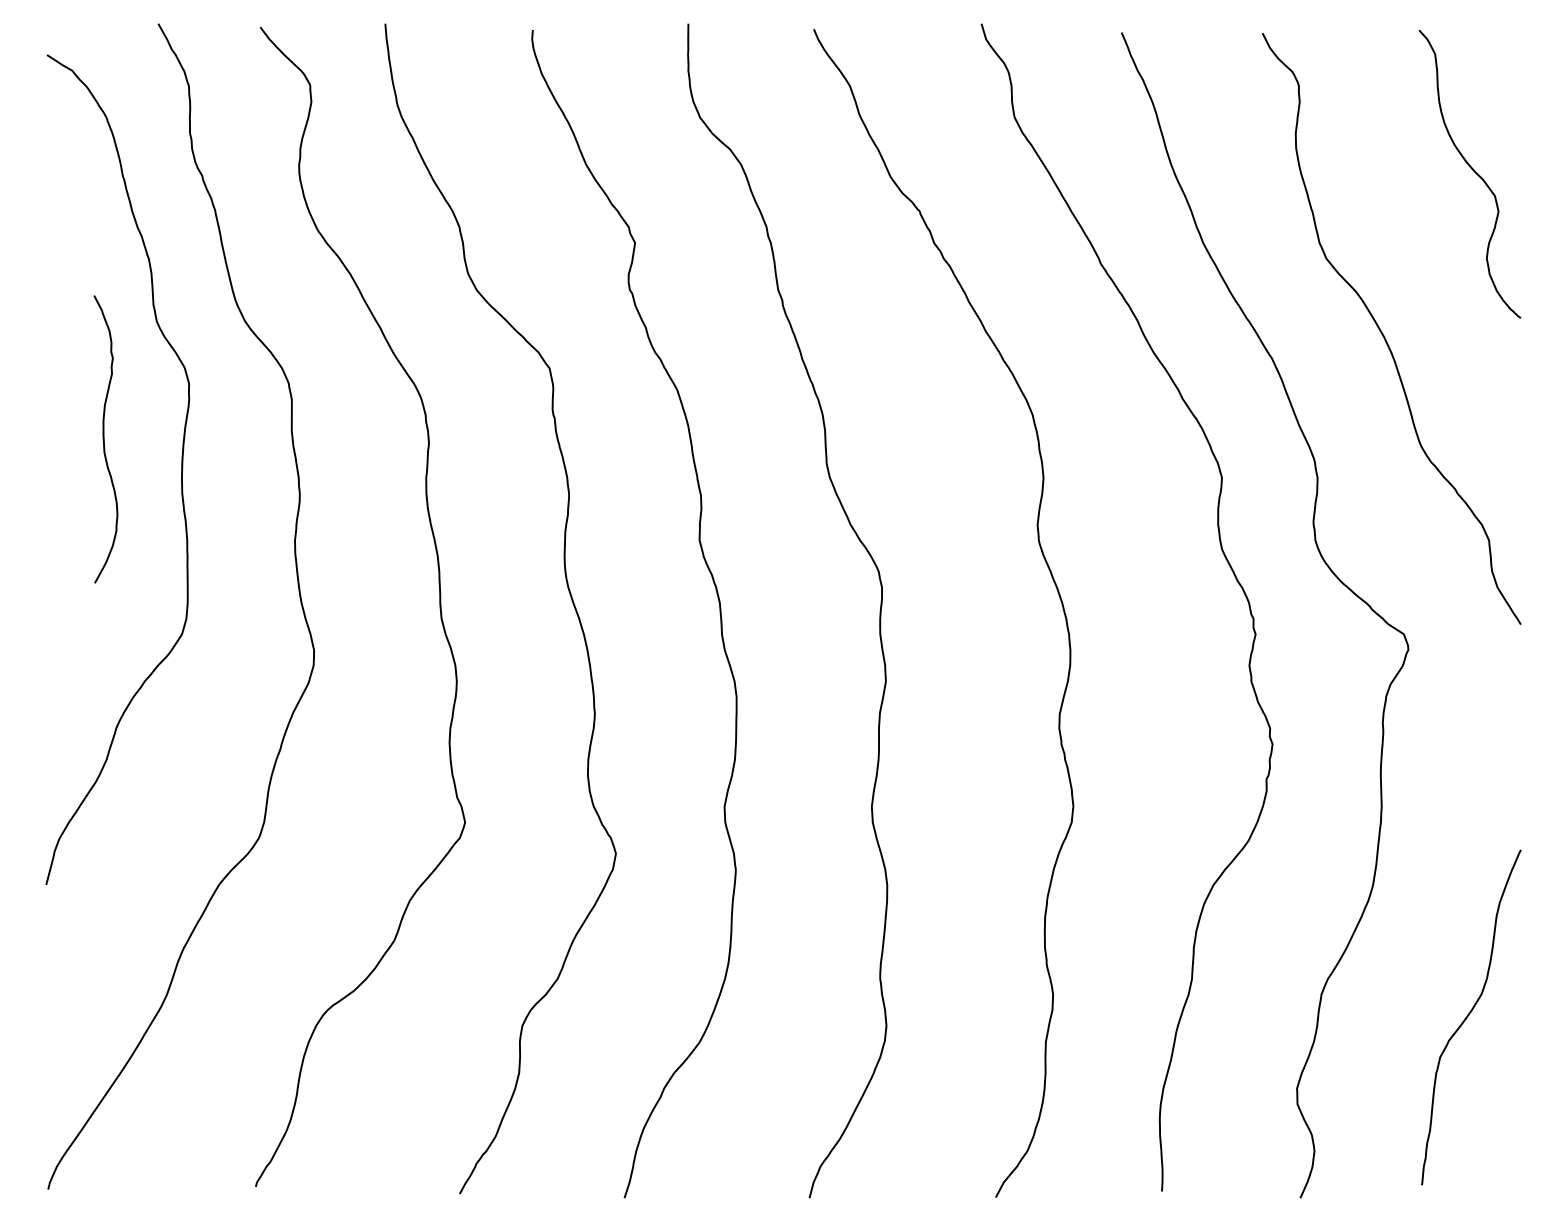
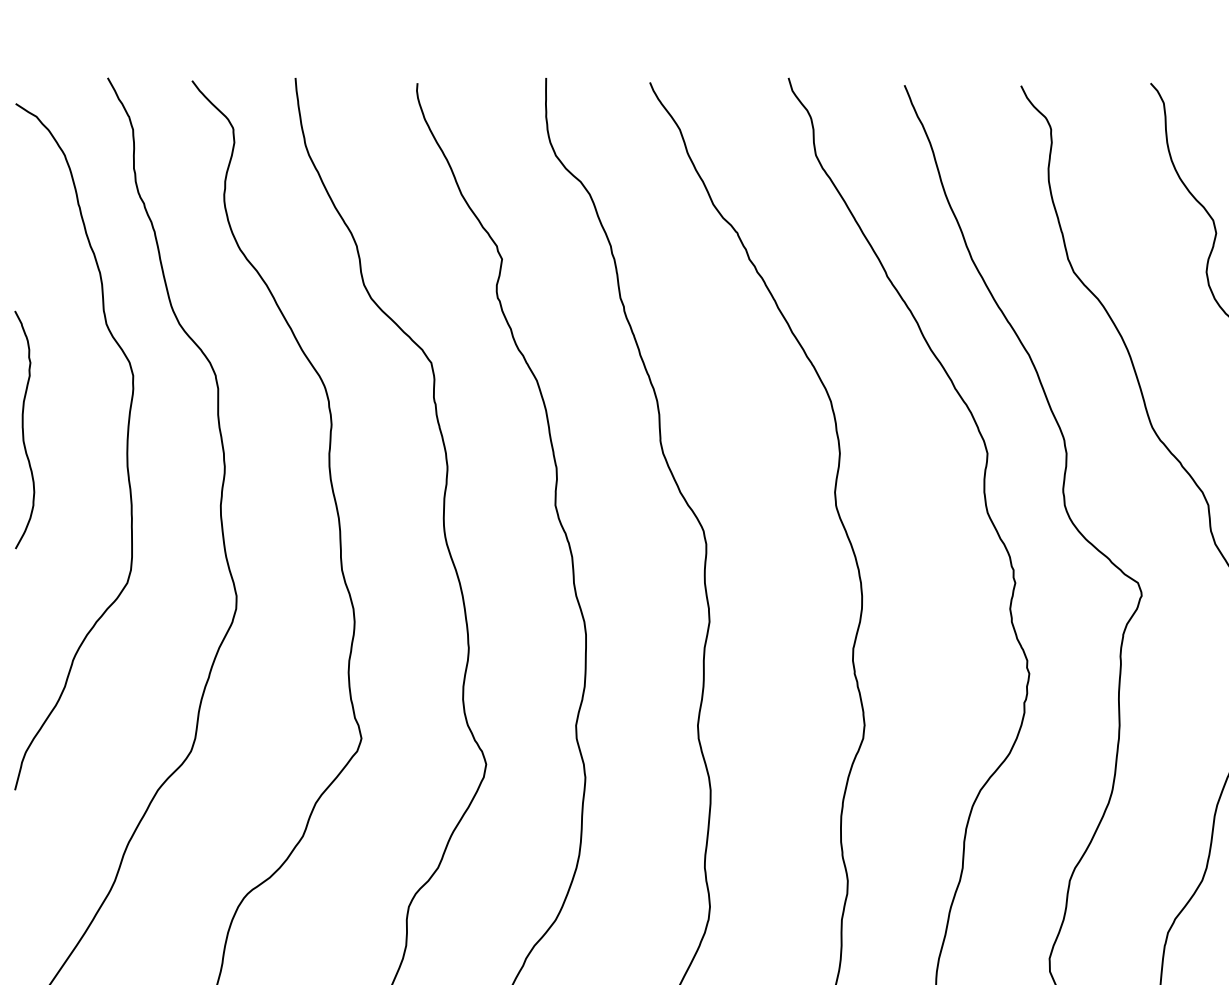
curve: (104, 439) -> (23, 430), moved

